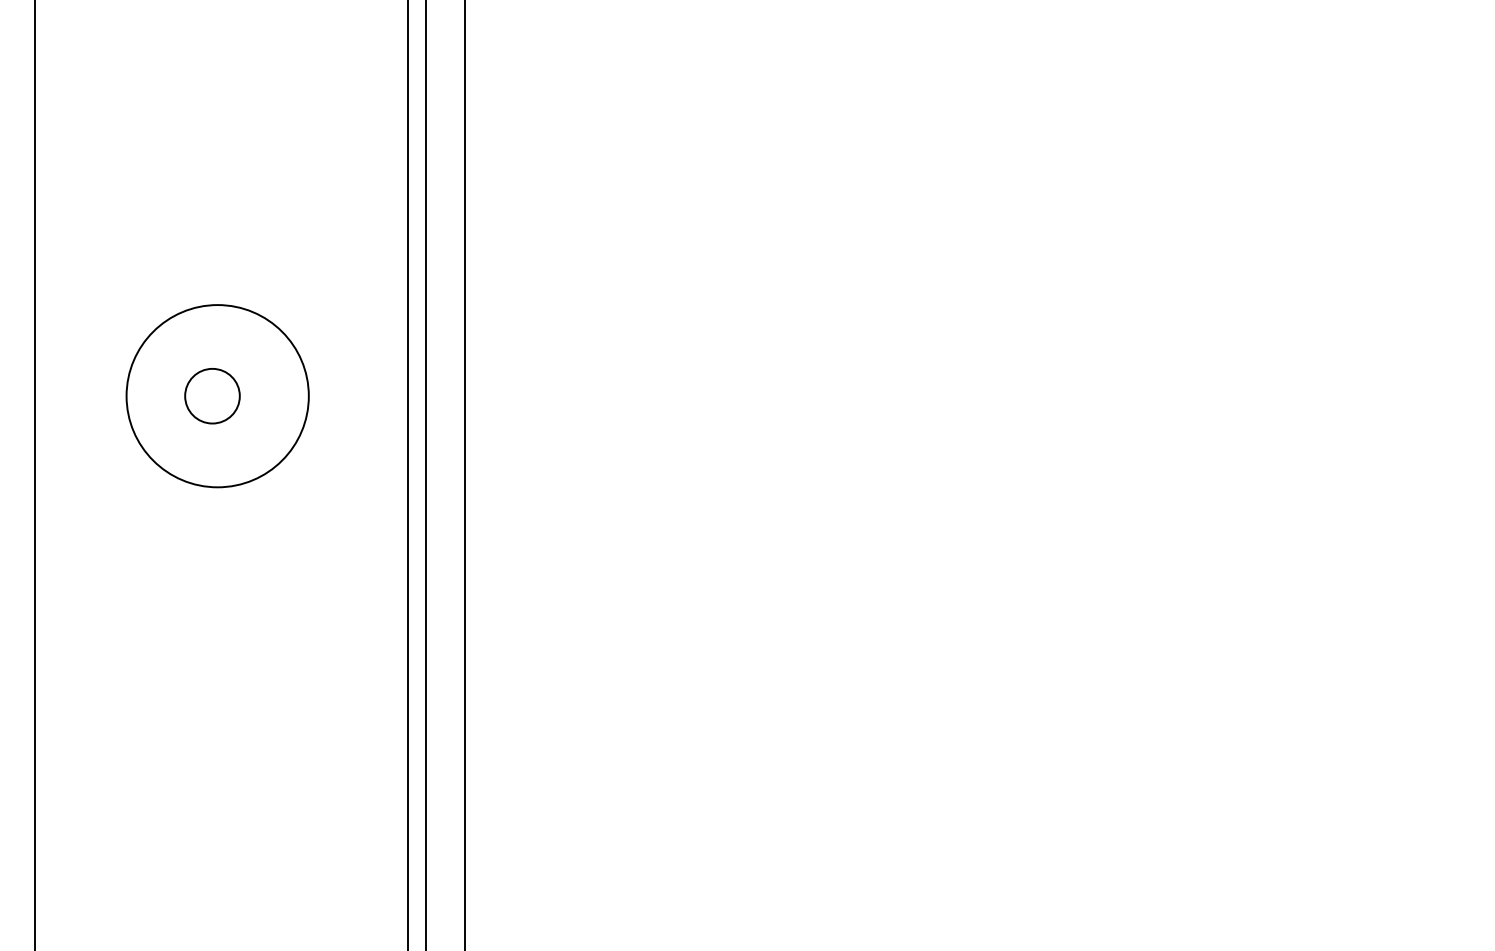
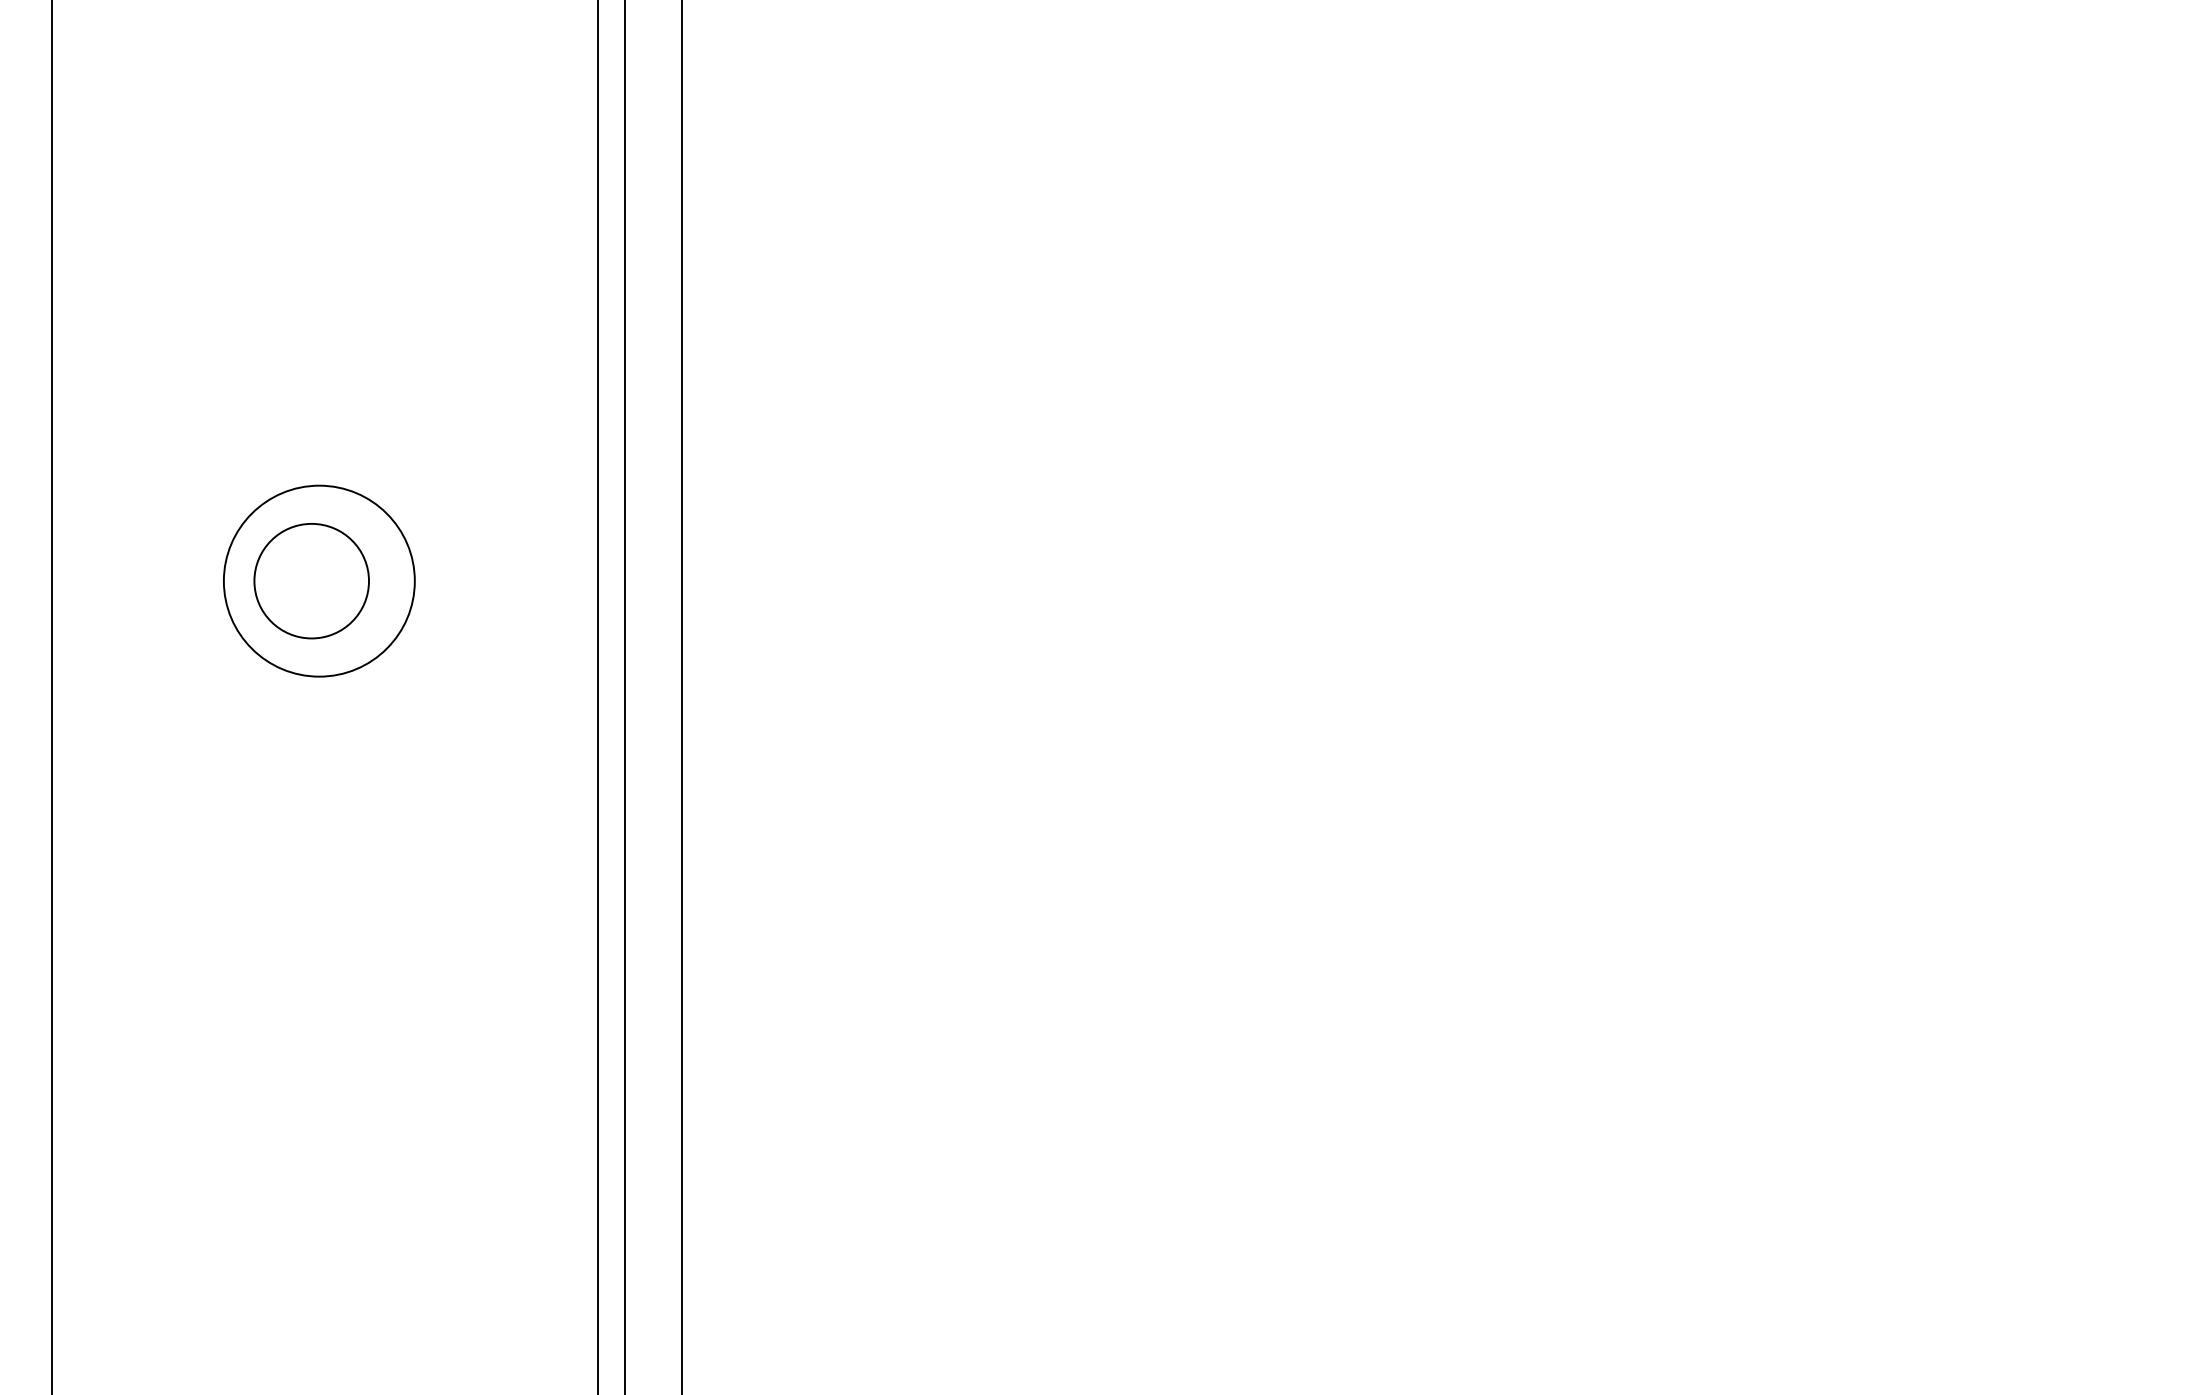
circle: (212, 396) -> (311, 581), size x1.43
circle: (217, 396) -> (319, 581), size x0.71

